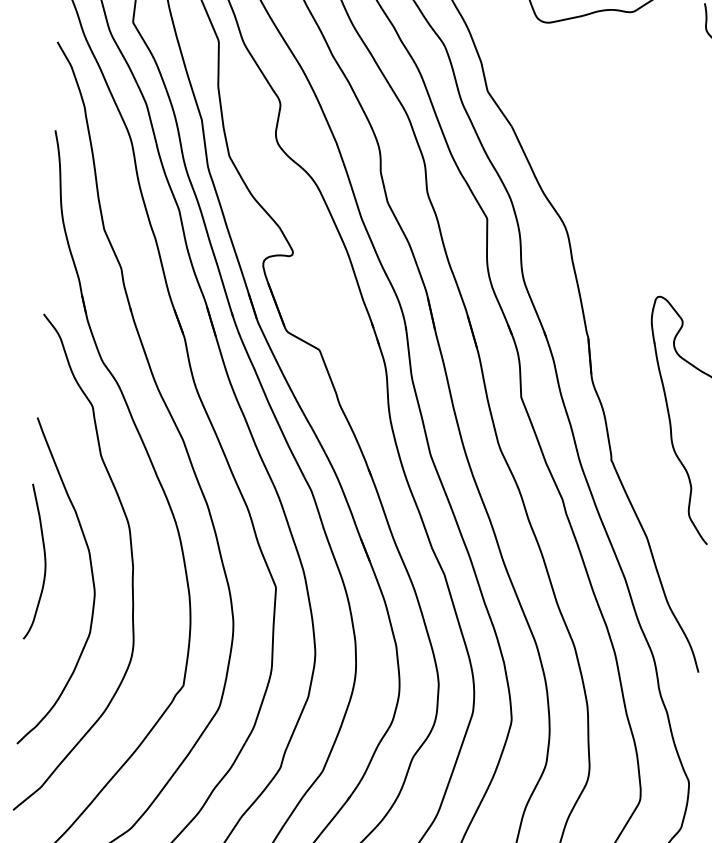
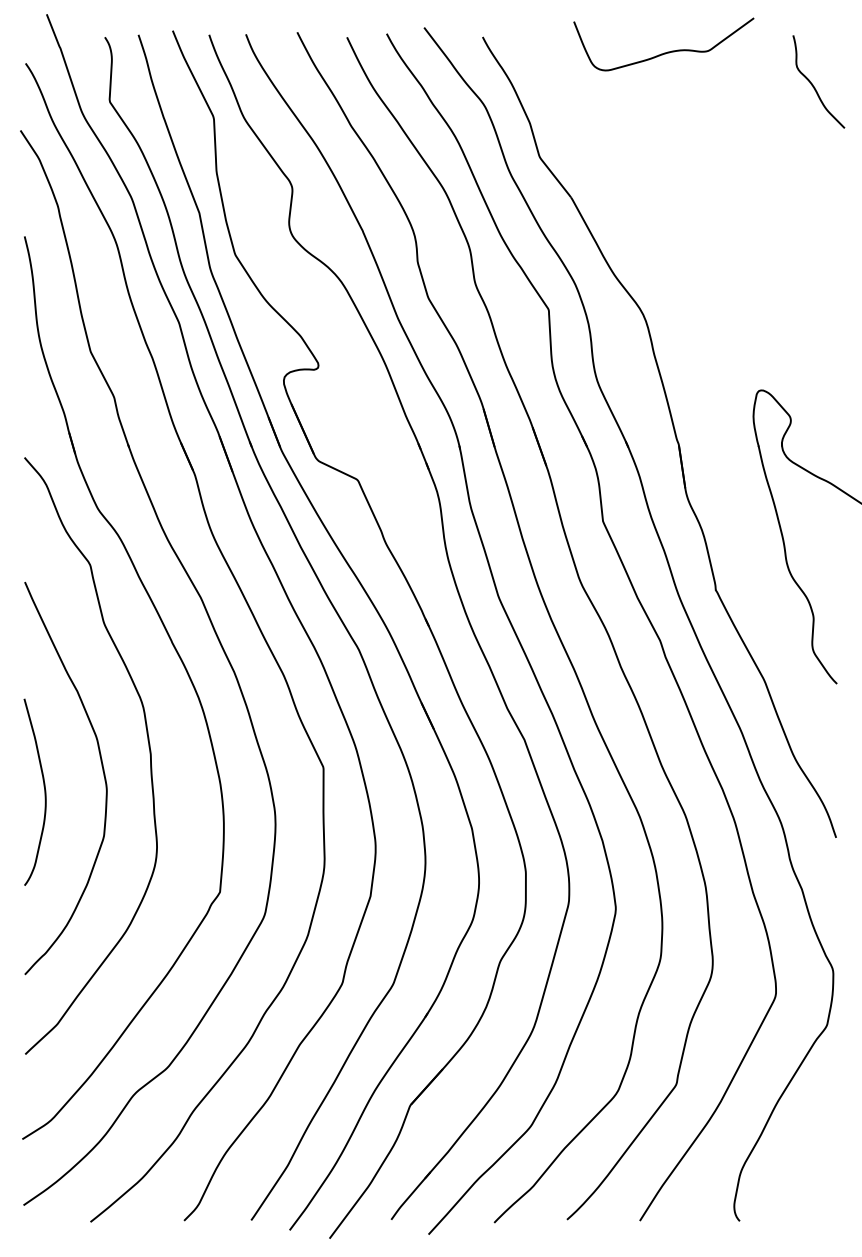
curve: (44, 561) -> (44, 791), moved

